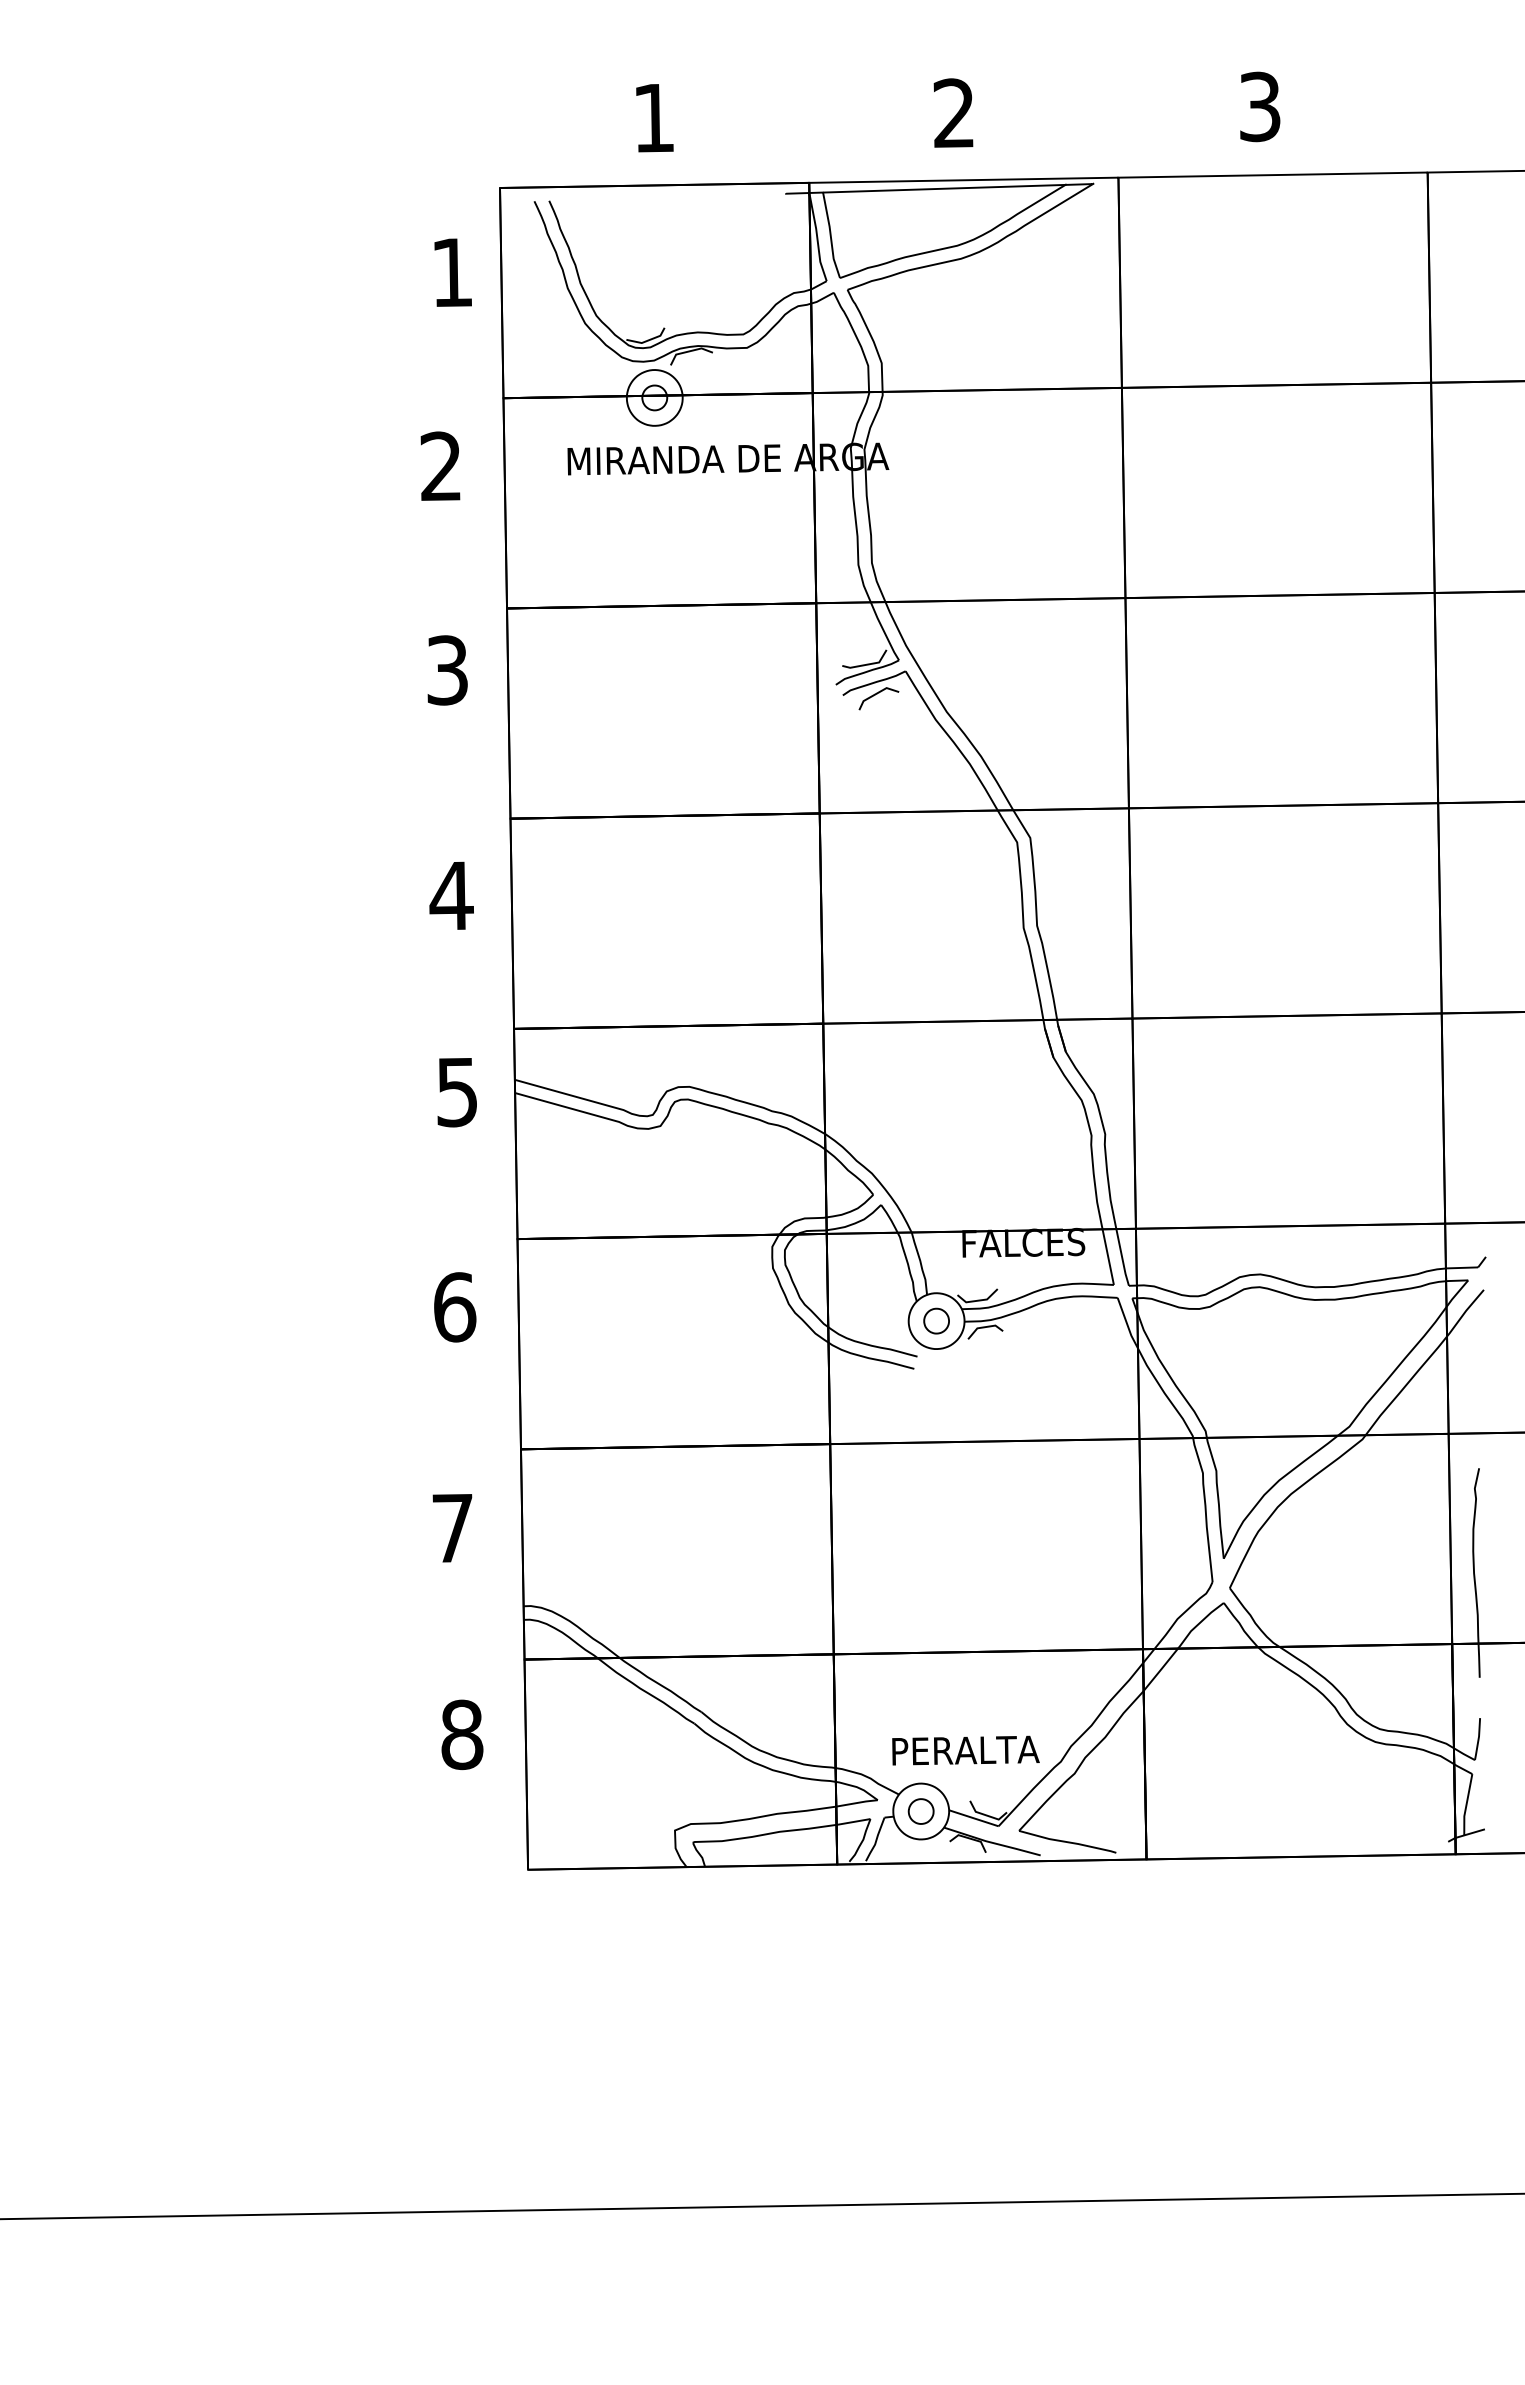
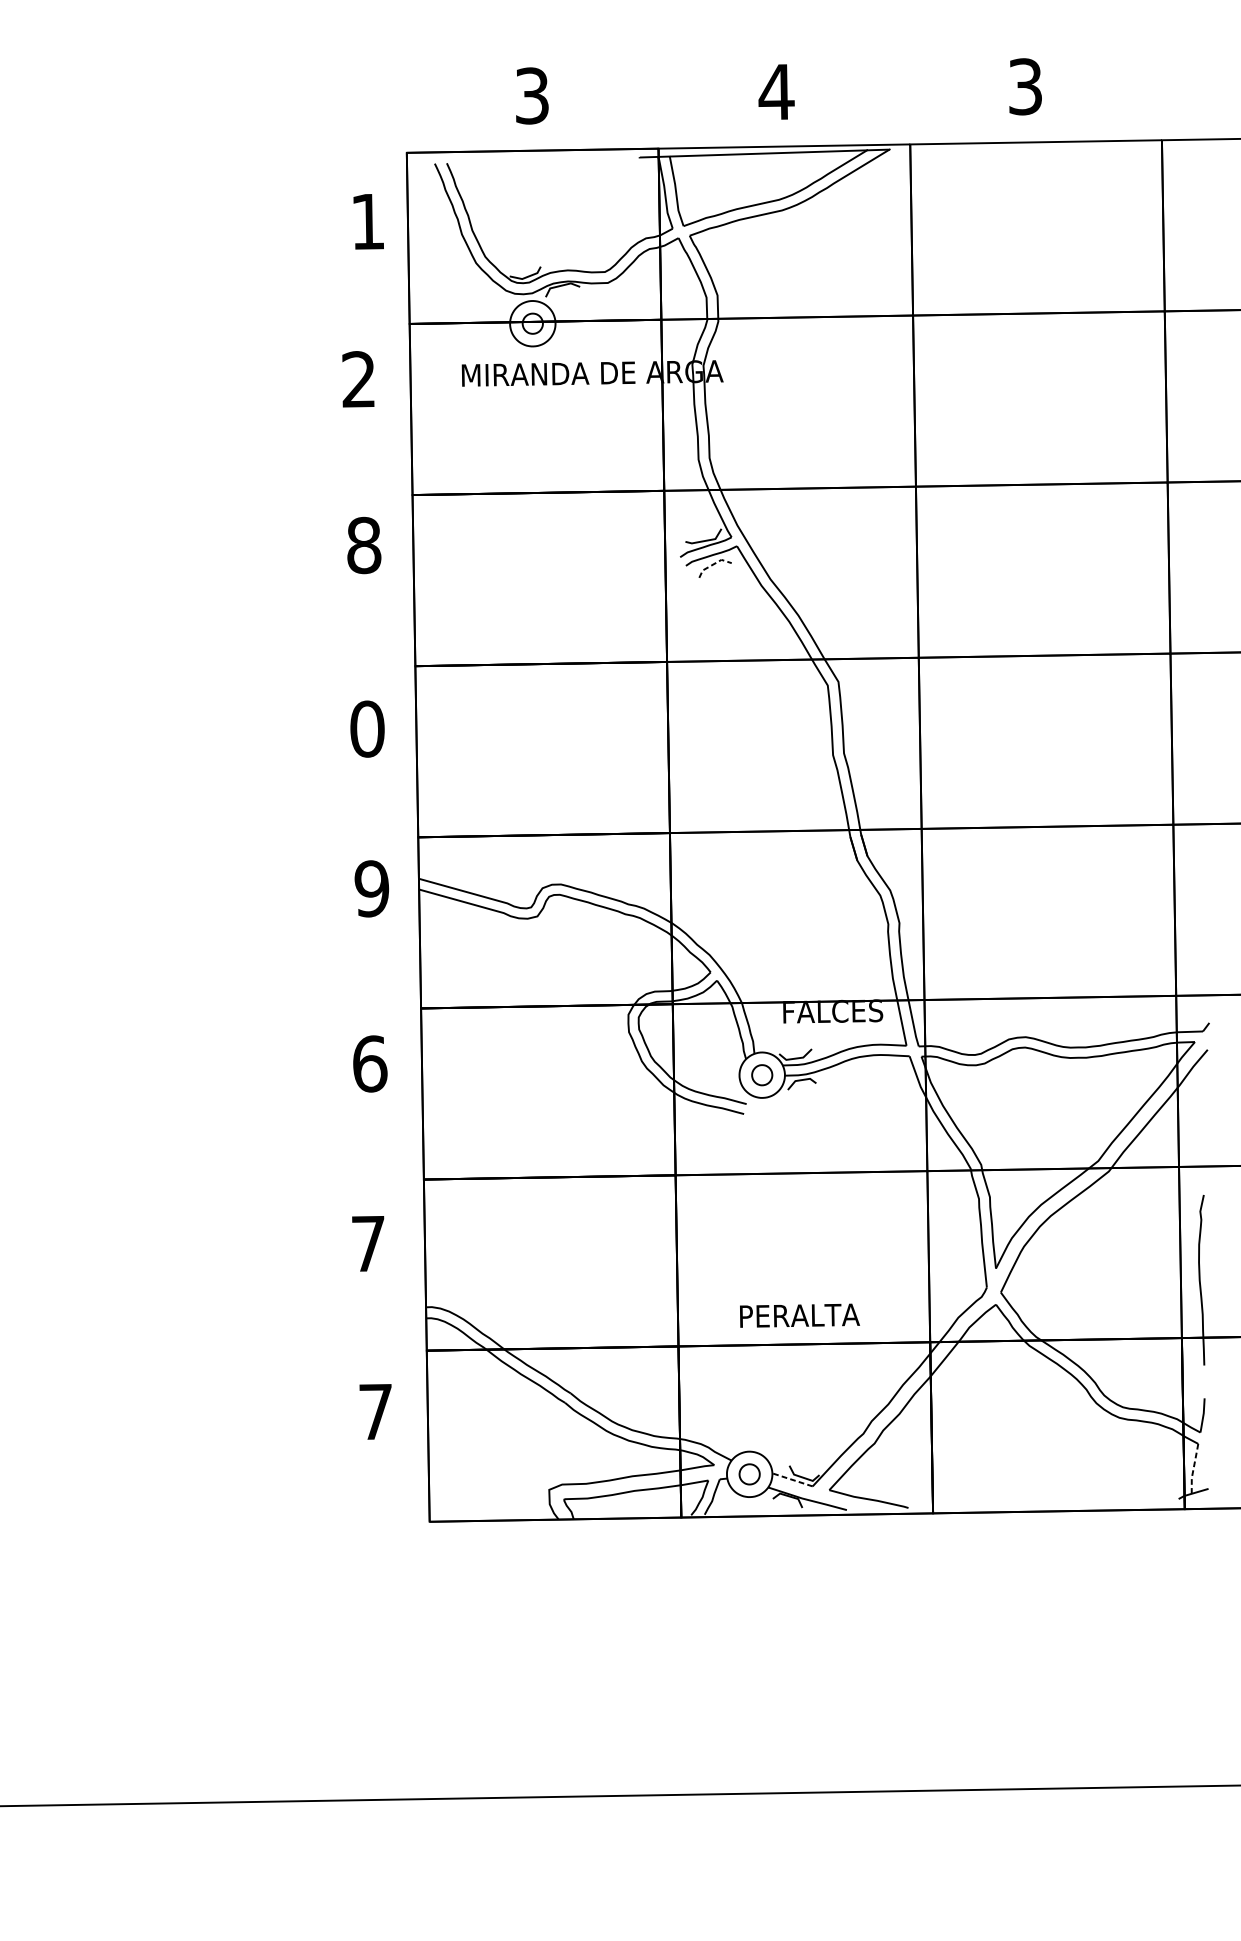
text: (954, 112) -> (776, 91), 2 -> 4
text: (654, 118) -> (532, 96), 1 -> 3
text: (447, 670) -> (364, 545), 3 -> 8
line: (877, 693) -> (714, 564), solid -> dashed
text: (451, 895) -> (367, 728), 4 -> 0
text: (456, 1092) -> (371, 889), 5 -> 9
text: (462, 1734) -> (376, 1411), 8 -> 7
text: (965, 1750) -> (799, 1315), moved
line: (1466, 1804) -> (1193, 1468), solid -> dashed
line: (973, 1818) -> (792, 1480), solid -> dashed

